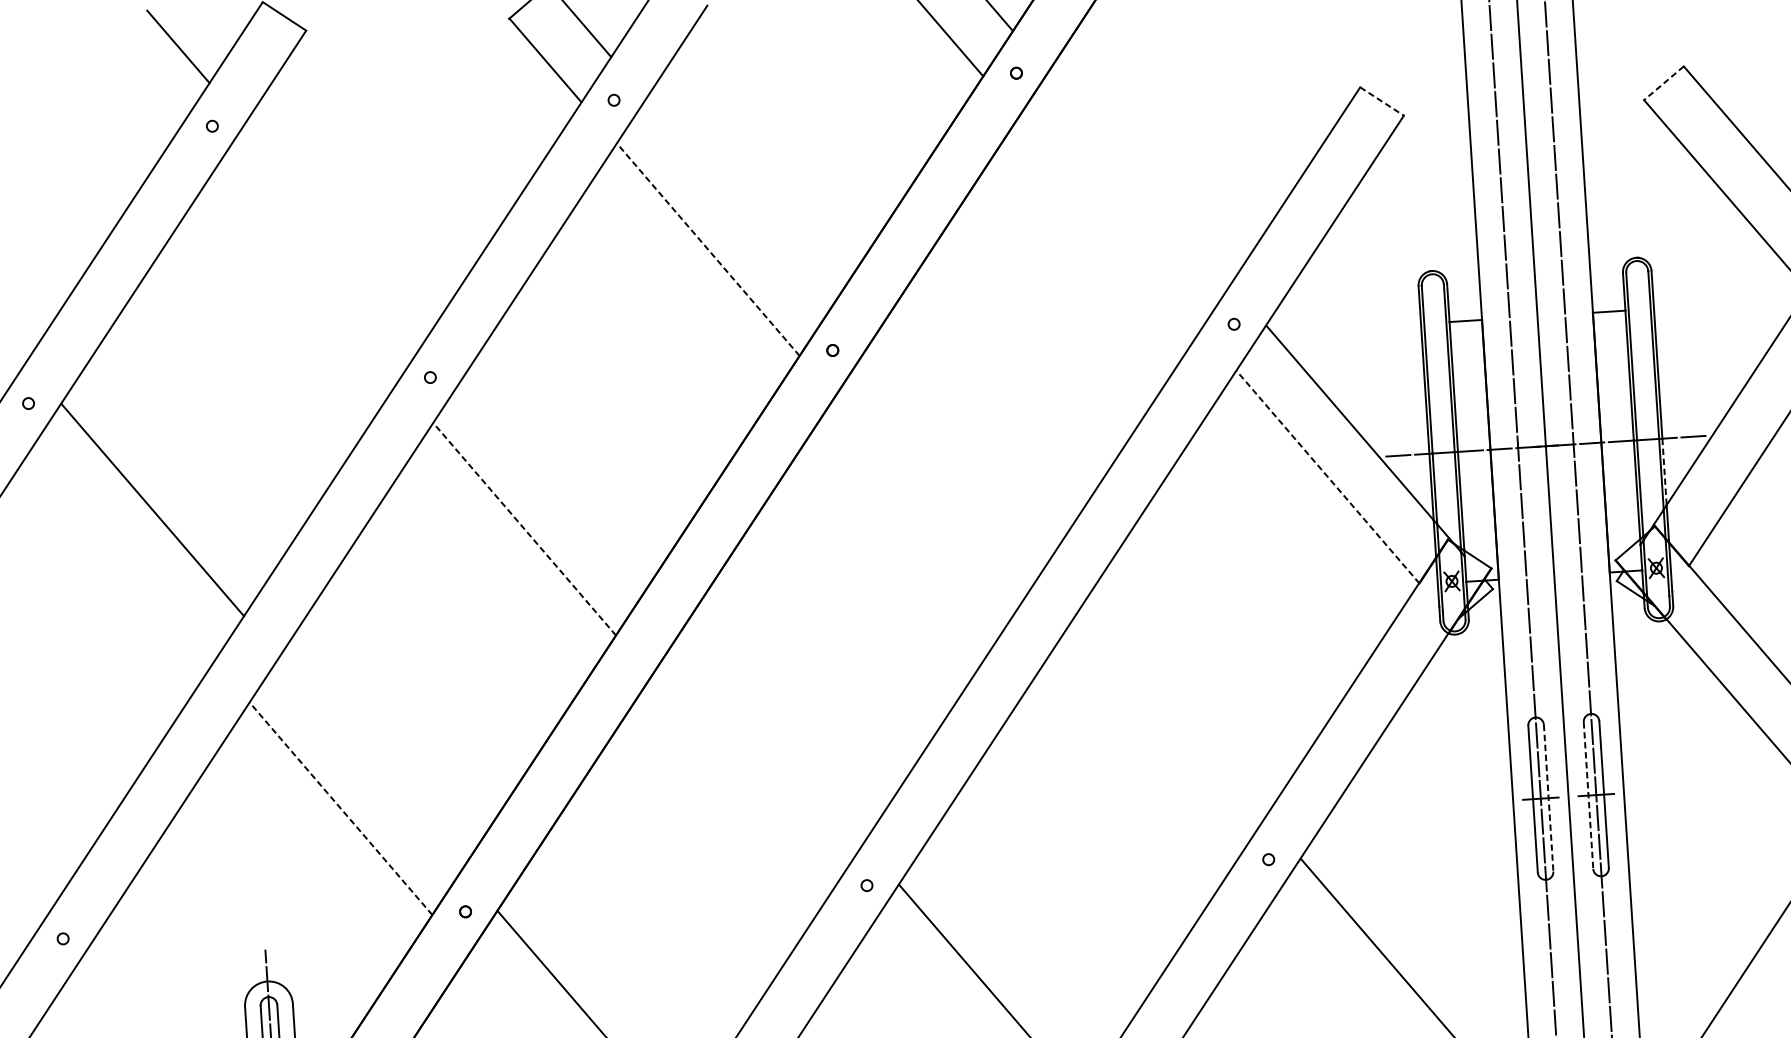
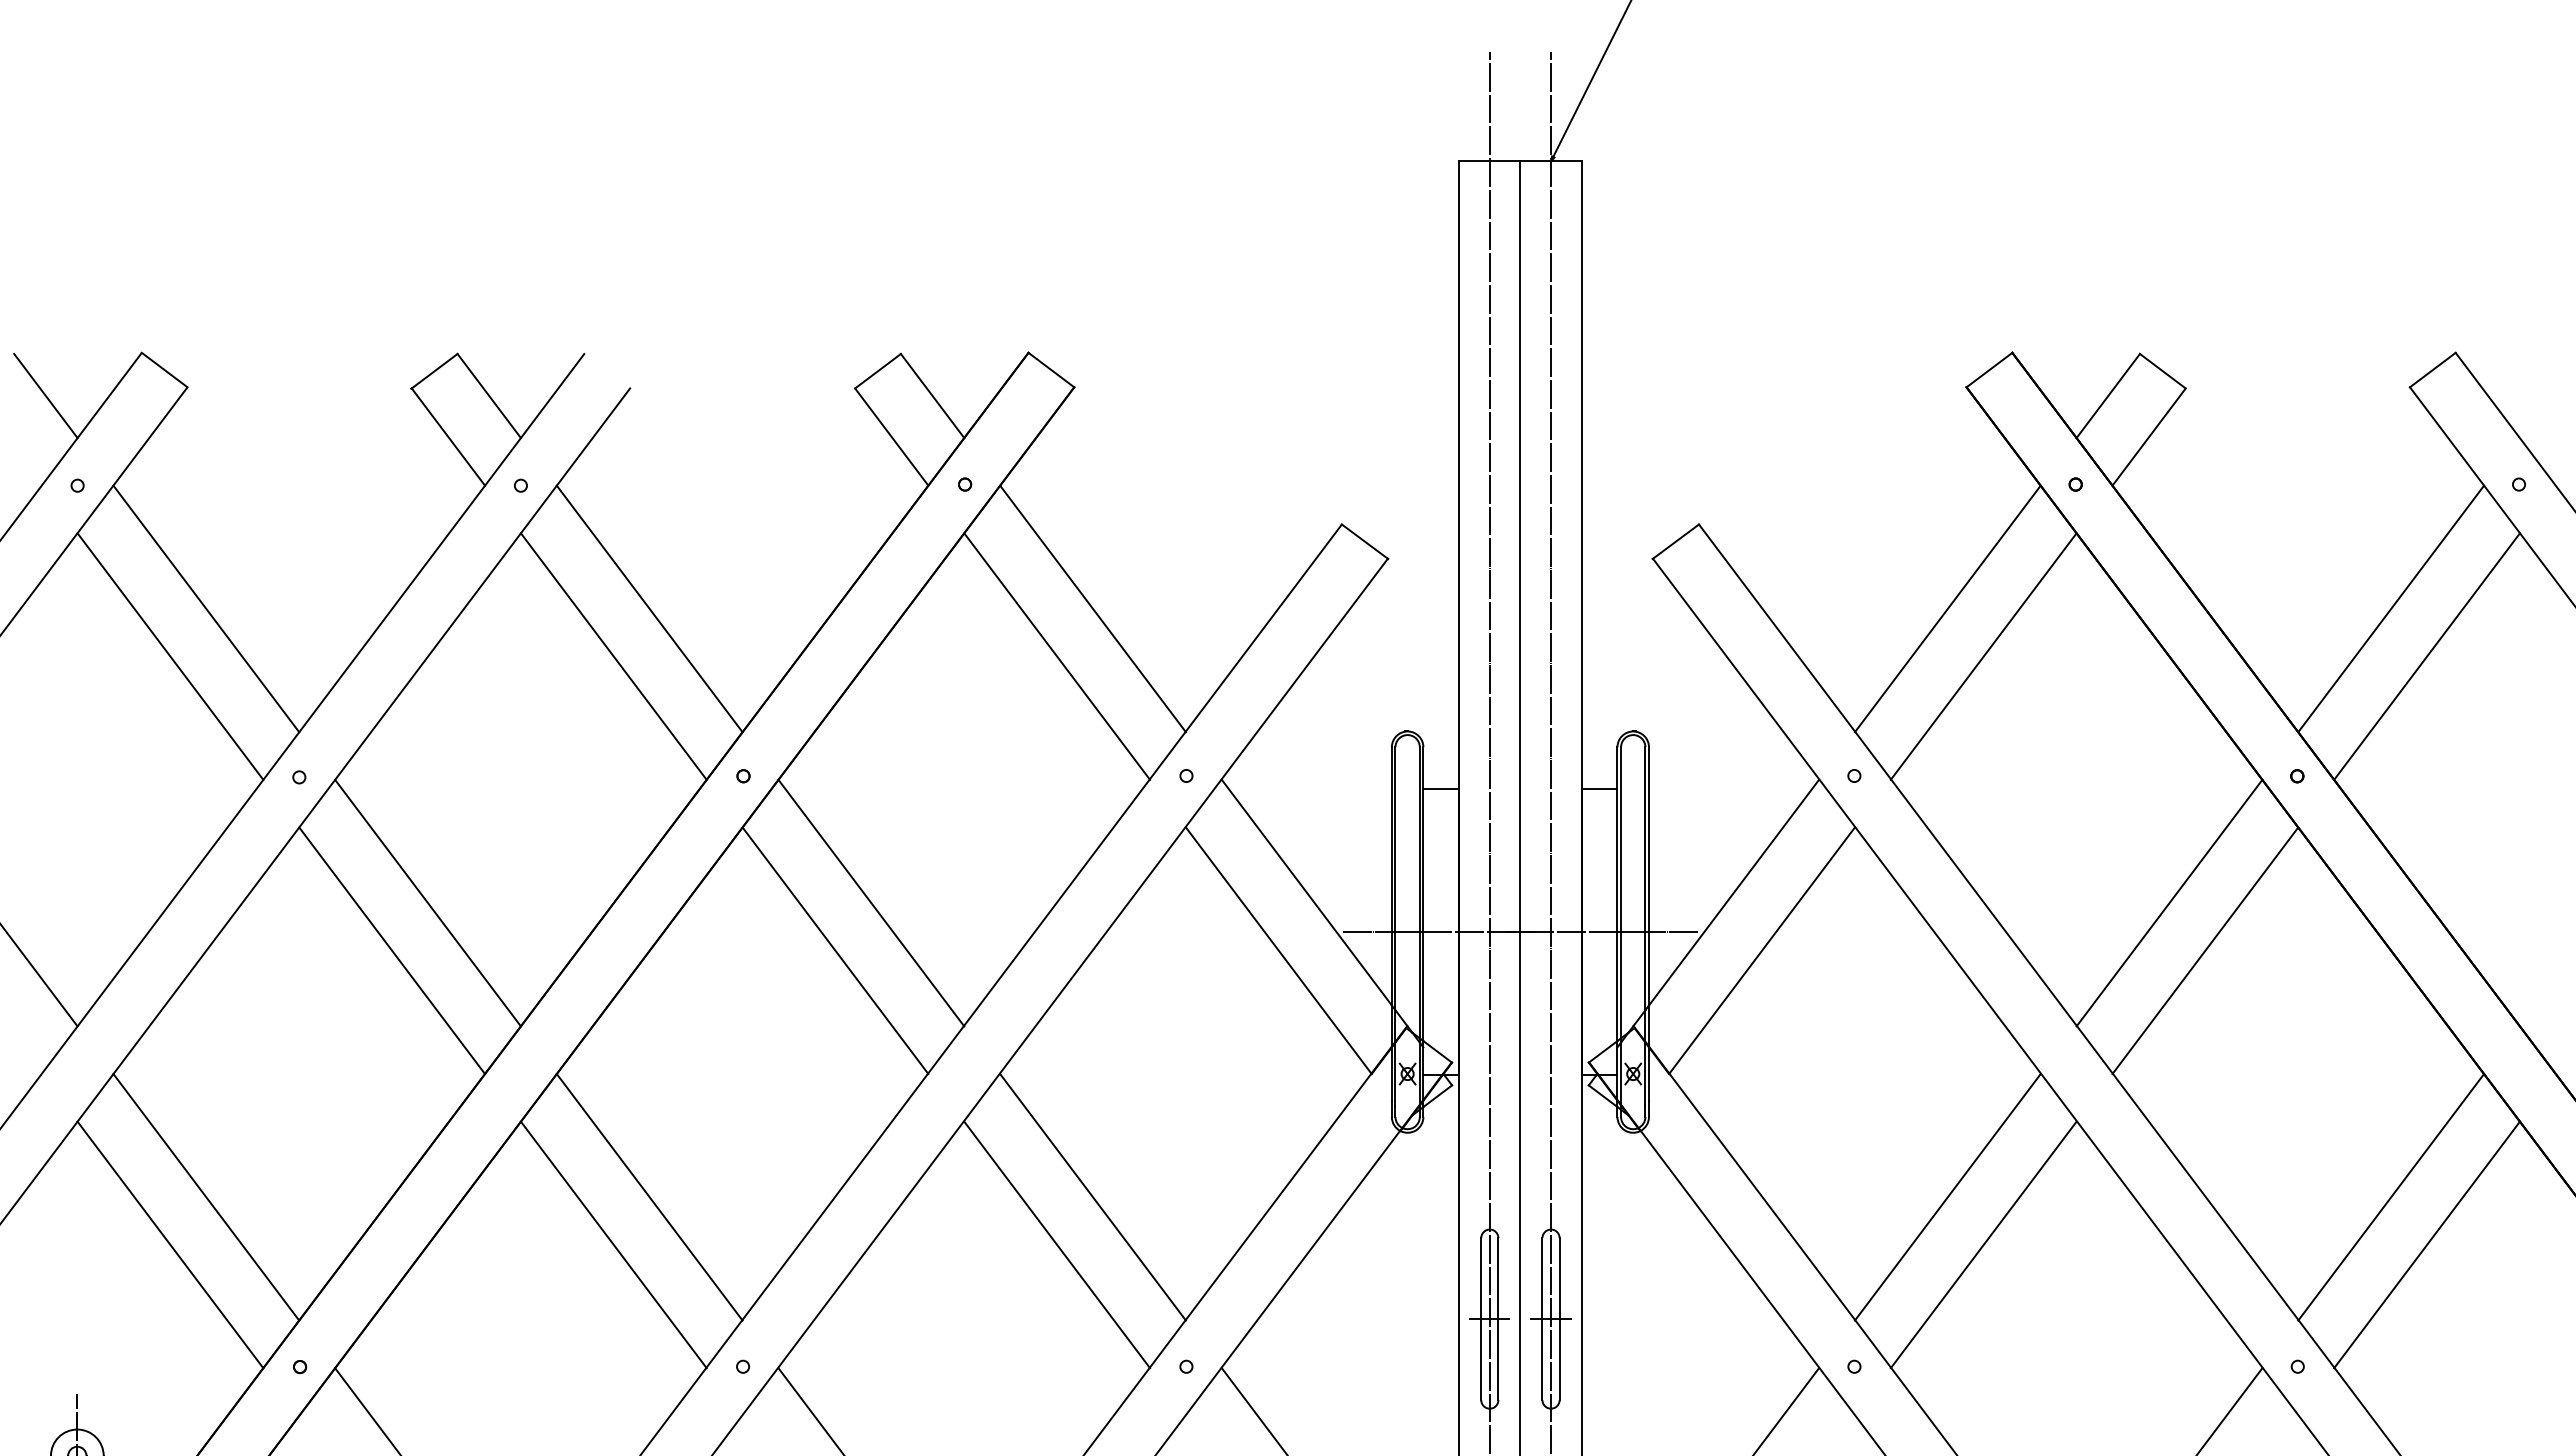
line: (1663, 83) -> (1675, 541), dashed -> solid
line: (1382, 101) -> (1365, 541), dashed -> solid
line: (1139, 178) -> (1092, 608), added
line: (737, 204) -> (649, 608), added
line: (1110, 223) -> (1057, 656), added
line: (336, 229) -> (206, 608), added
line: (707, 249) -> (613, 656), dashed -> solid
line: (306, 275) -> (170, 656), added
line: (956, 457) -> (871, 902), added
line: (1664, 471) -> (1649, 968), dashed -> solid
line: (1327, 477) -> (1278, 950), dashed -> solid
line: (553, 483) -> (427, 902), added
line: (926, 503) -> (835, 950), added
line: (524, 529) -> (391, 950), dashed -> solid
line: (1173, 711) -> (1092, 1197), added
line: (772, 737) -> (649, 1197), added
line: (1144, 756) -> (1057, 1244), added
line: (370, 763) -> (206, 1197), added
line: (742, 782) -> (613, 1244), added
line: (1588, 795) -> (1542, 1319), dashed -> solid
line: (1548, 798) -> (1498, 1319), dashed -> solid
line: (341, 808) -> (170, 1244), dashed -> solid

